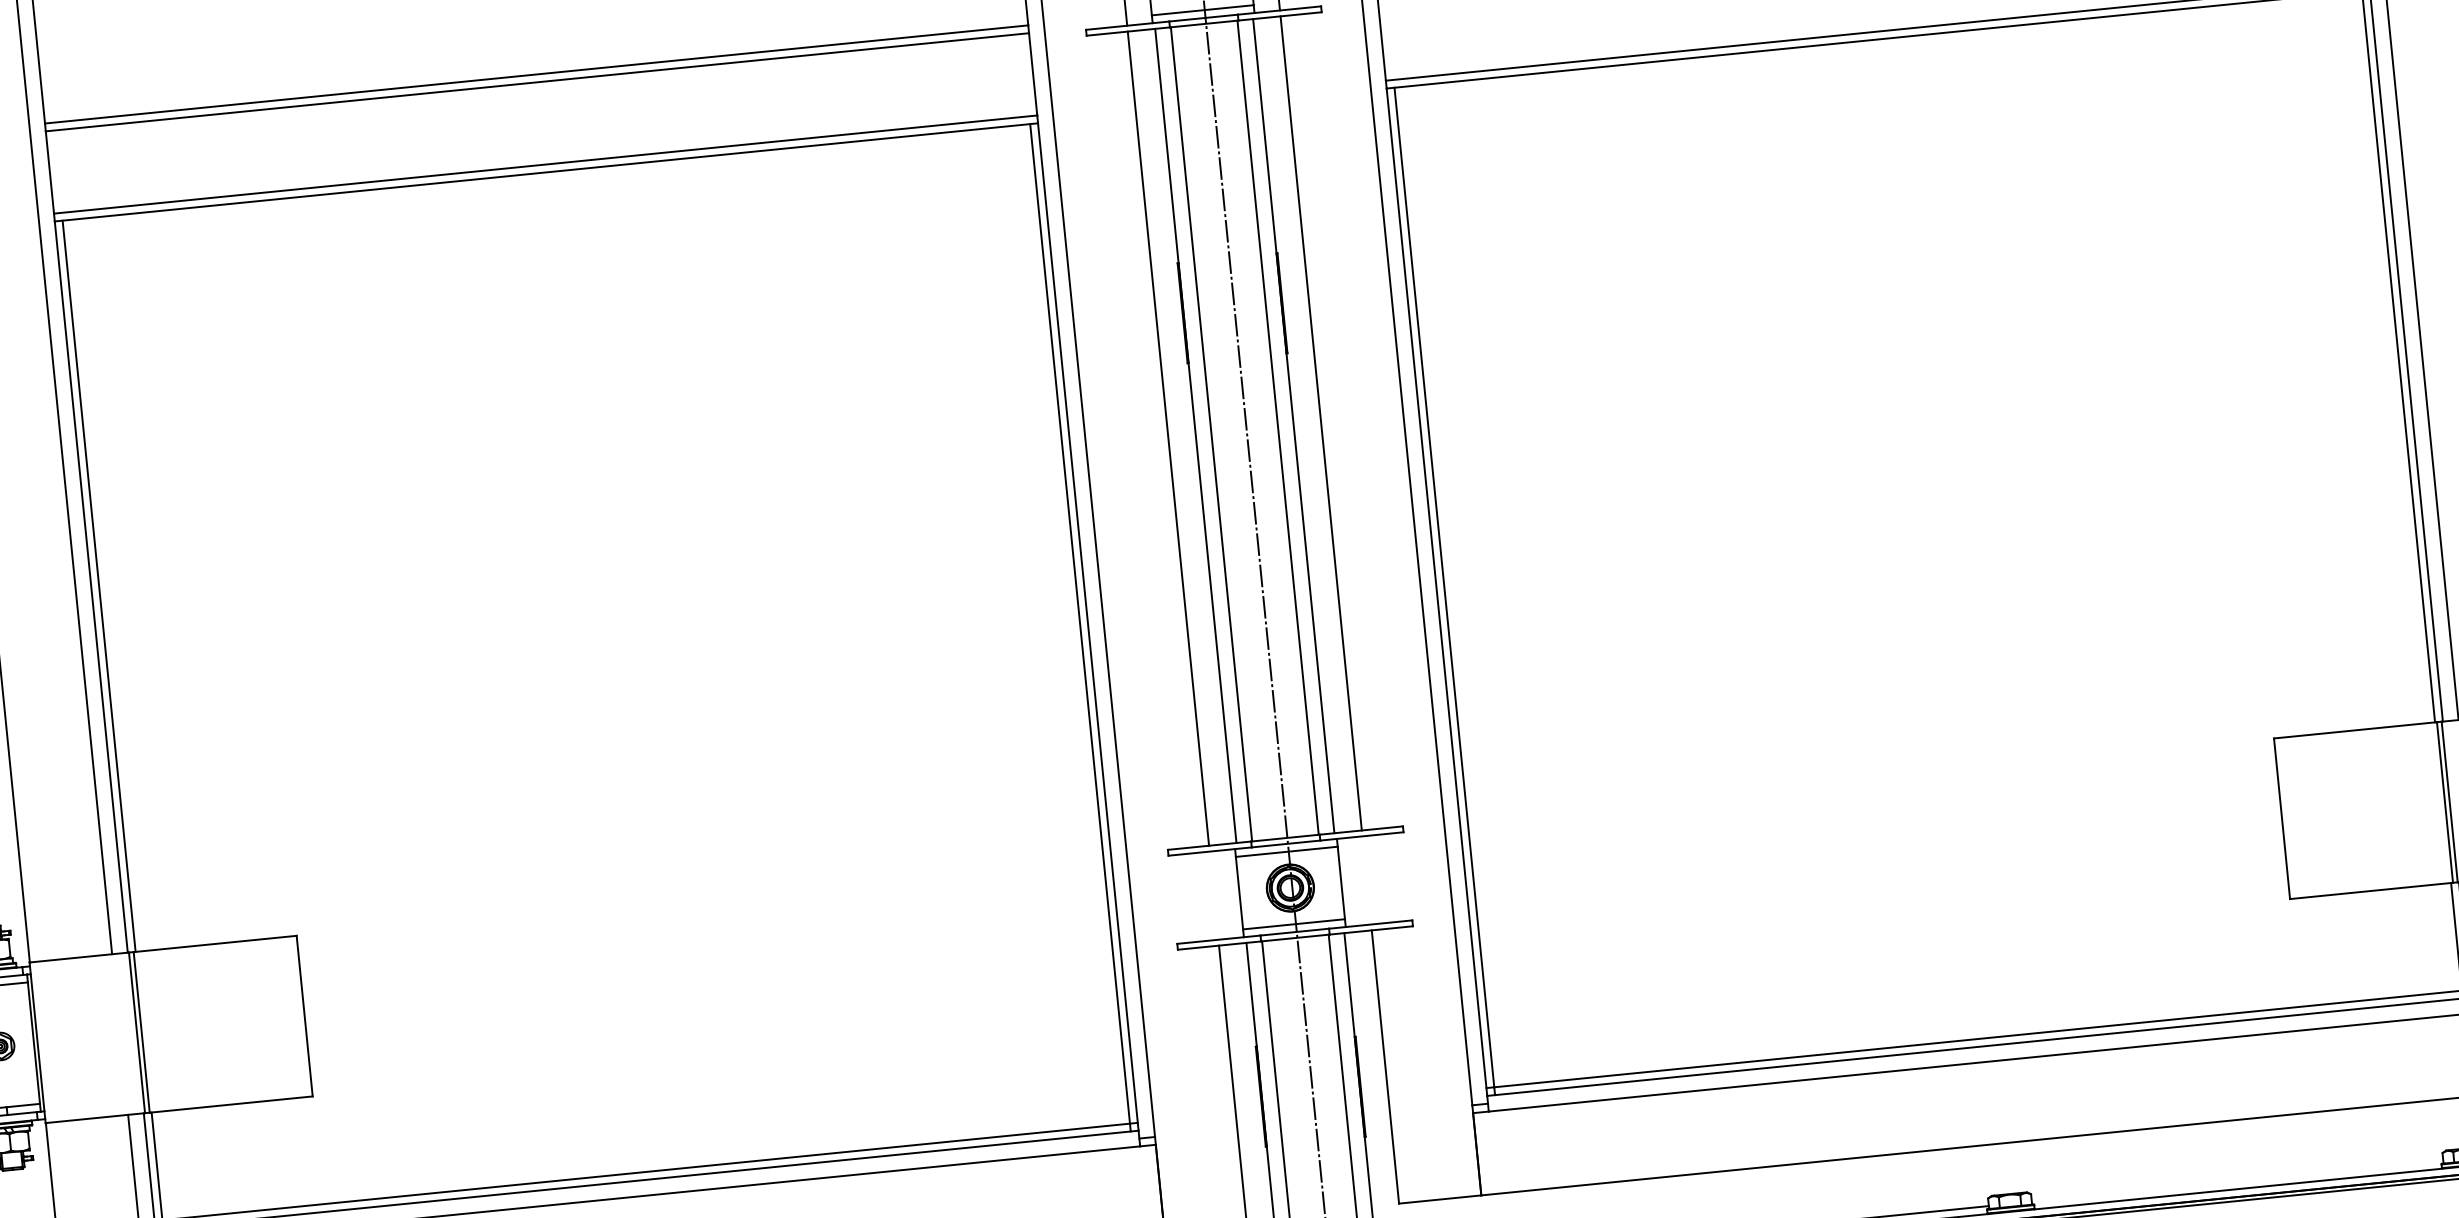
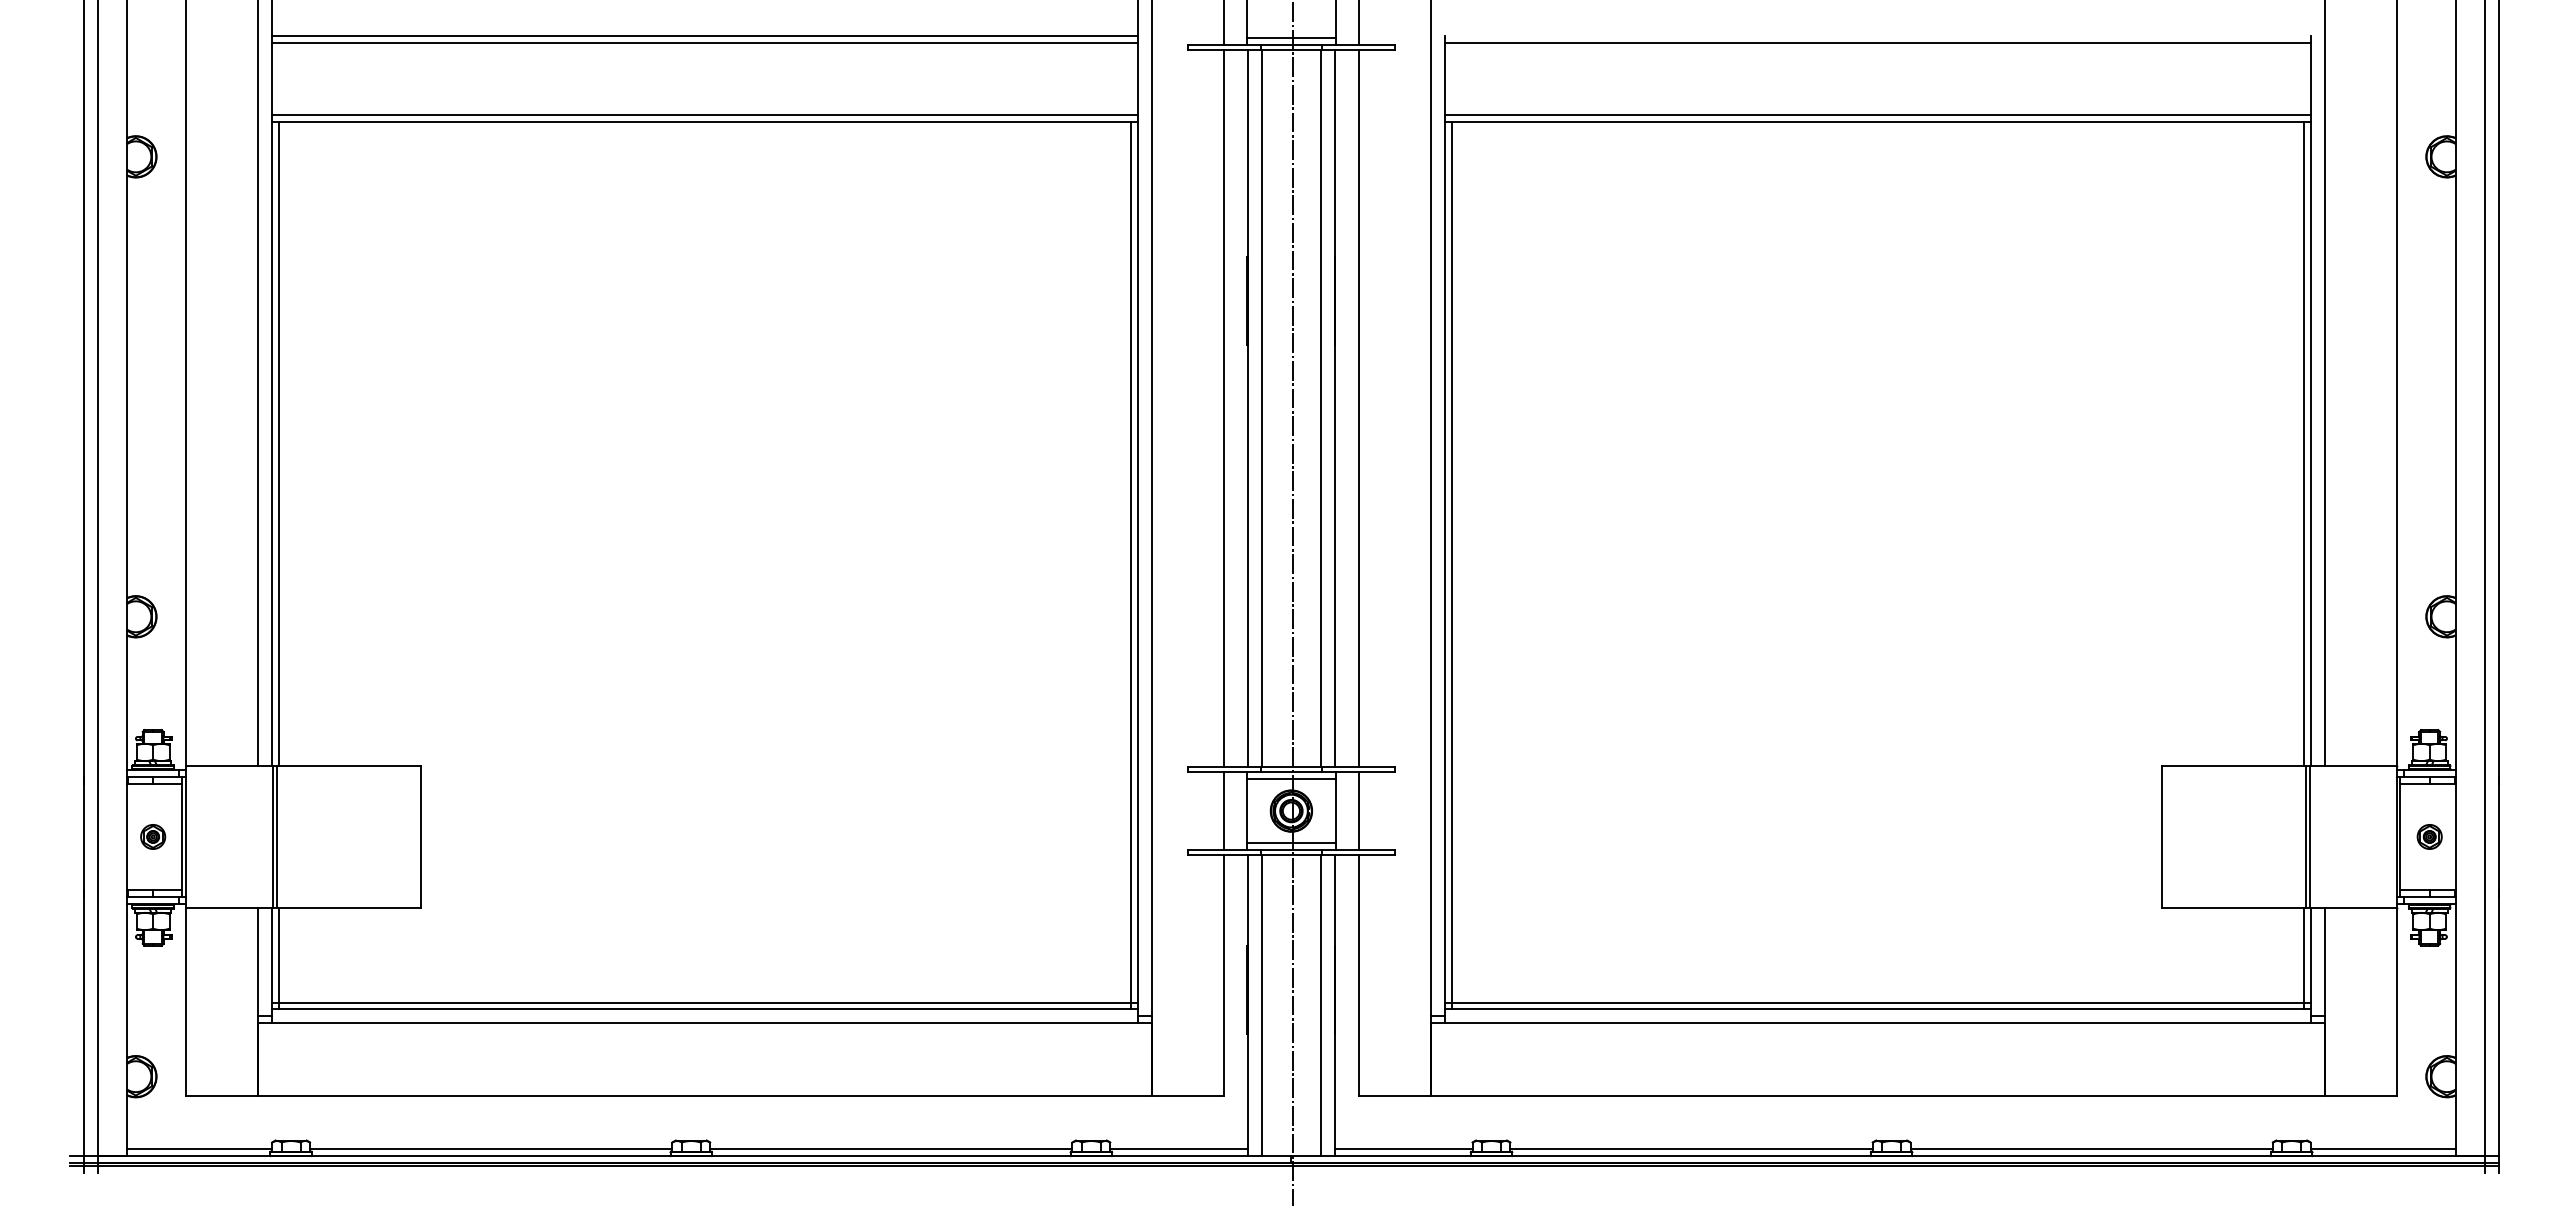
line: (1366, 879) -> (1358, 810), added
line: (1214, 894) -> (1224, 810), added
line: (2237, 1181) -> (2091, 1149), added

